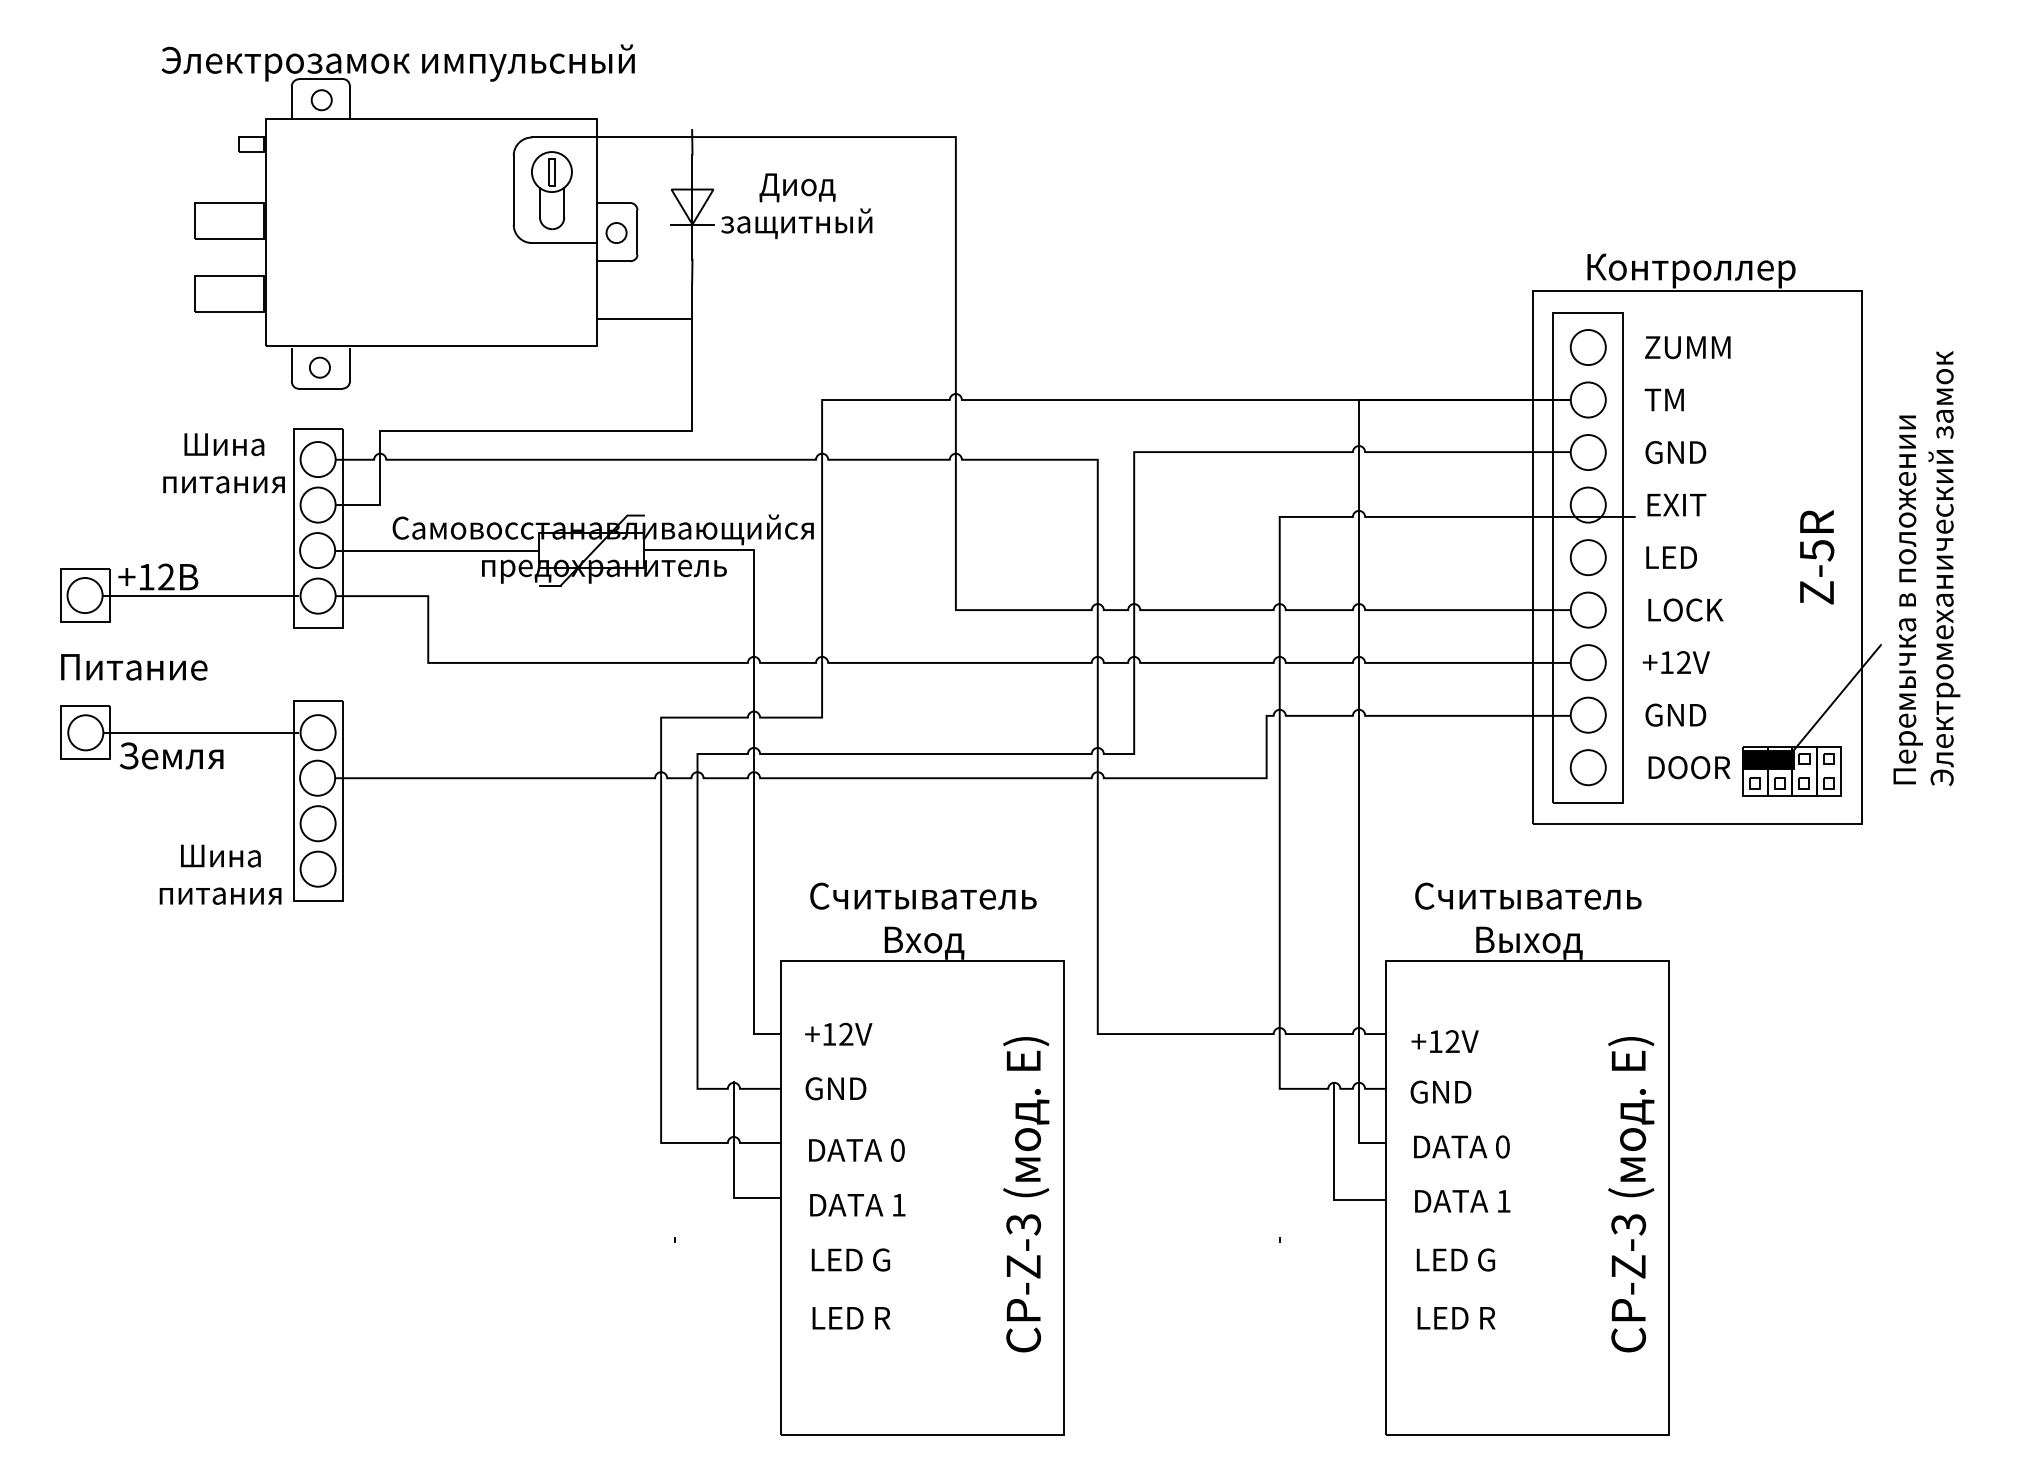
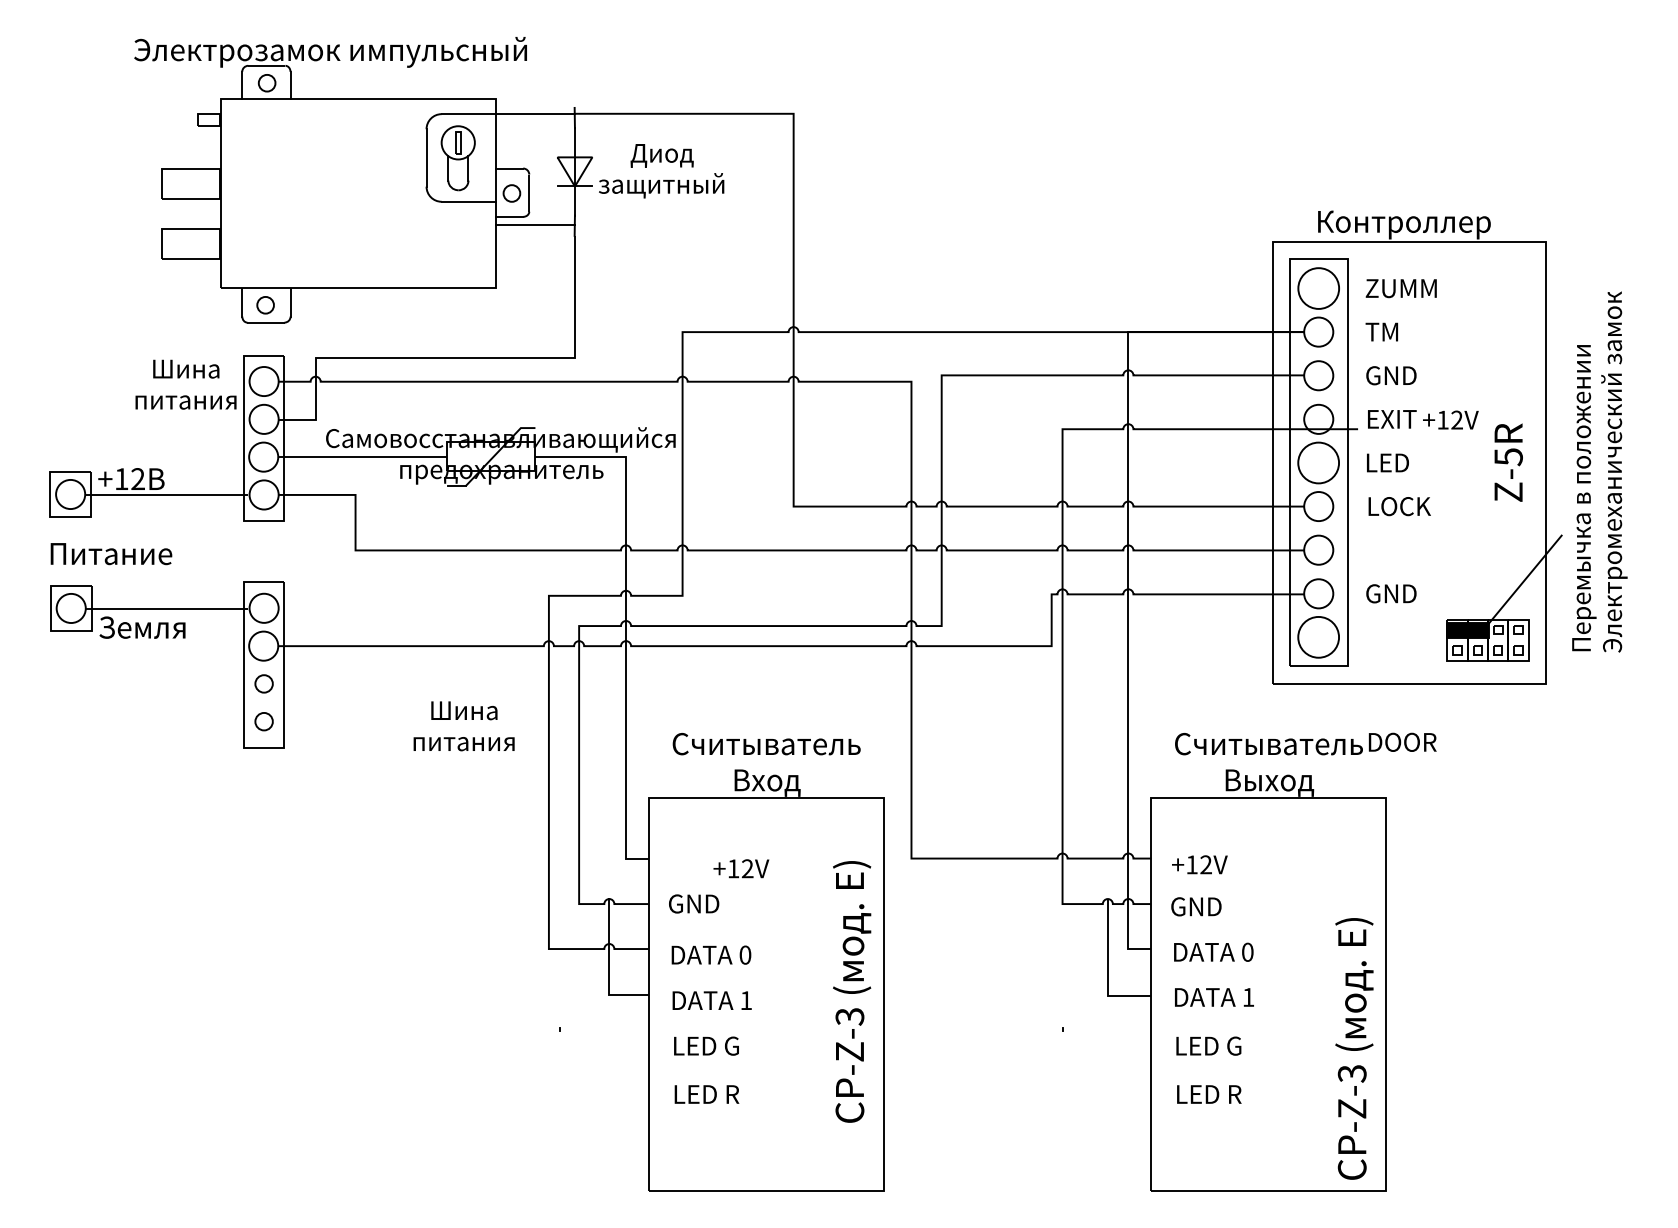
line: (644, 319) -> (535, 225), moved
circle: (1588, 347) -> (1318, 288), size x1.4
circle: (1588, 557) -> (1318, 462), size x1.4
text: (1675, 661) -> (1450, 419), moved
text: (1689, 766) -> (1402, 741), moved
circle: (1588, 767) -> (1318, 637), size x1.4
circle: (317, 823) -> (263, 683), size x0.6
circle: (317, 868) -> (263, 721), size x0.6
text: (219, 874) -> (463, 726), moved
text: (838, 1033) -> (741, 868), moved
text: (1631, 1194) -> (1354, 1048), moved

